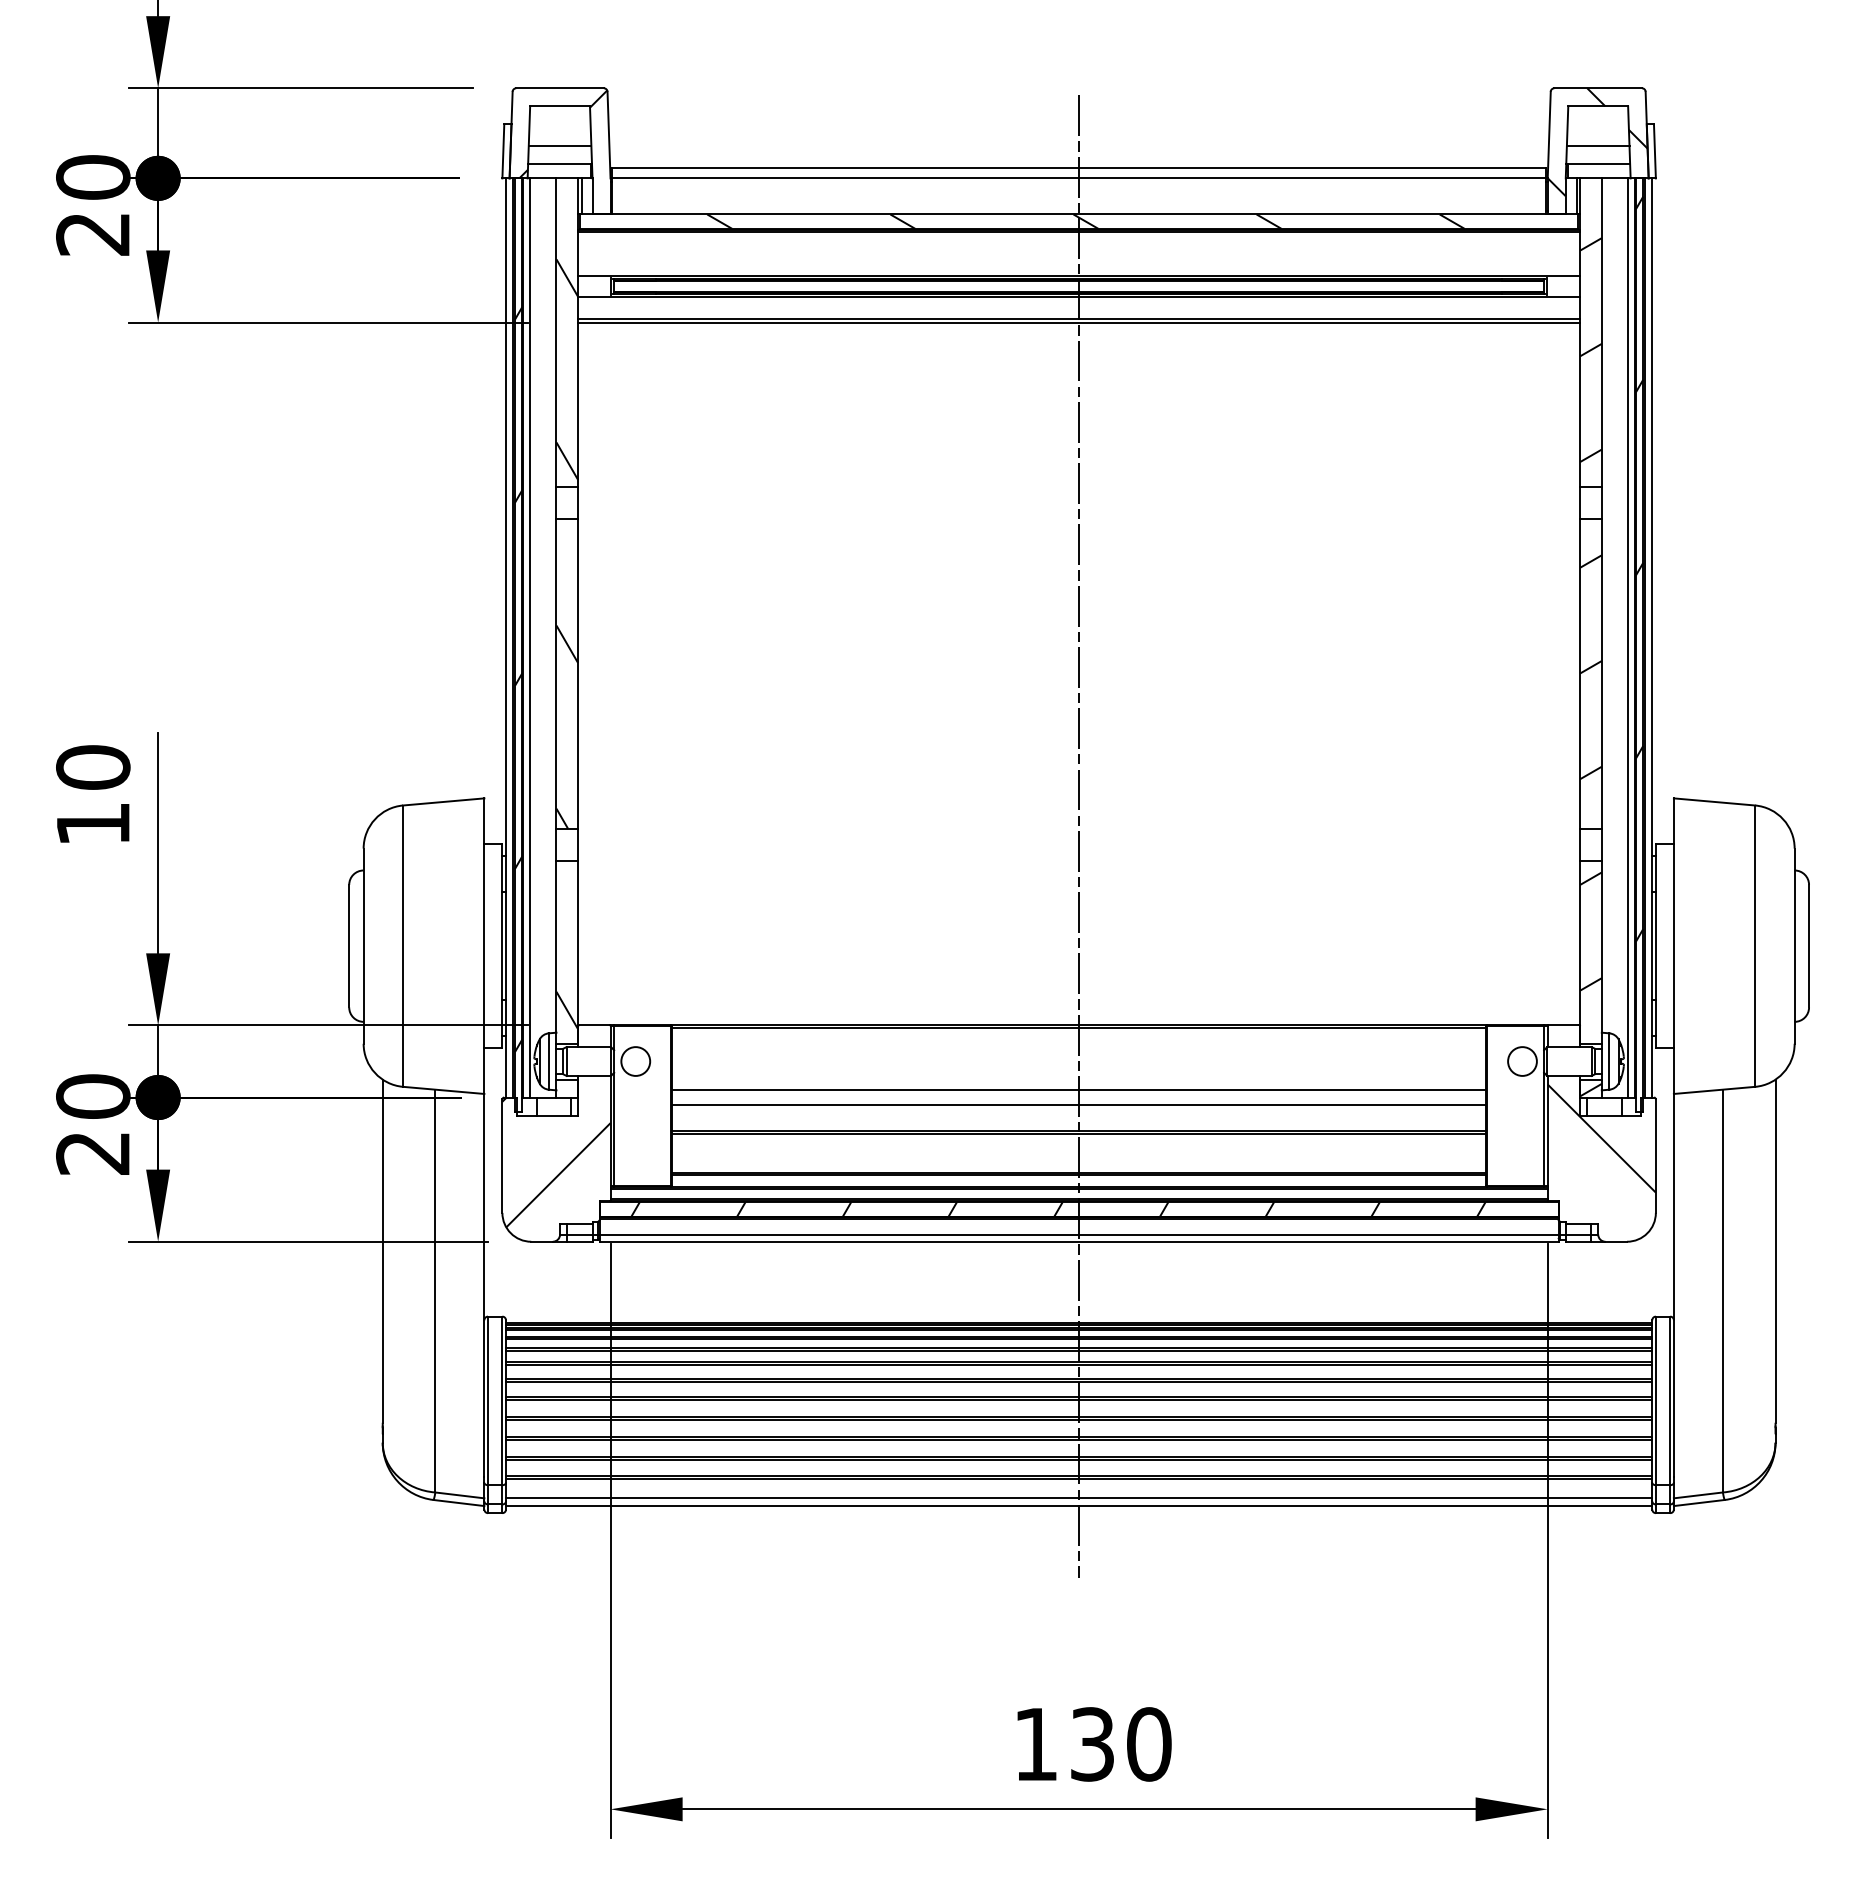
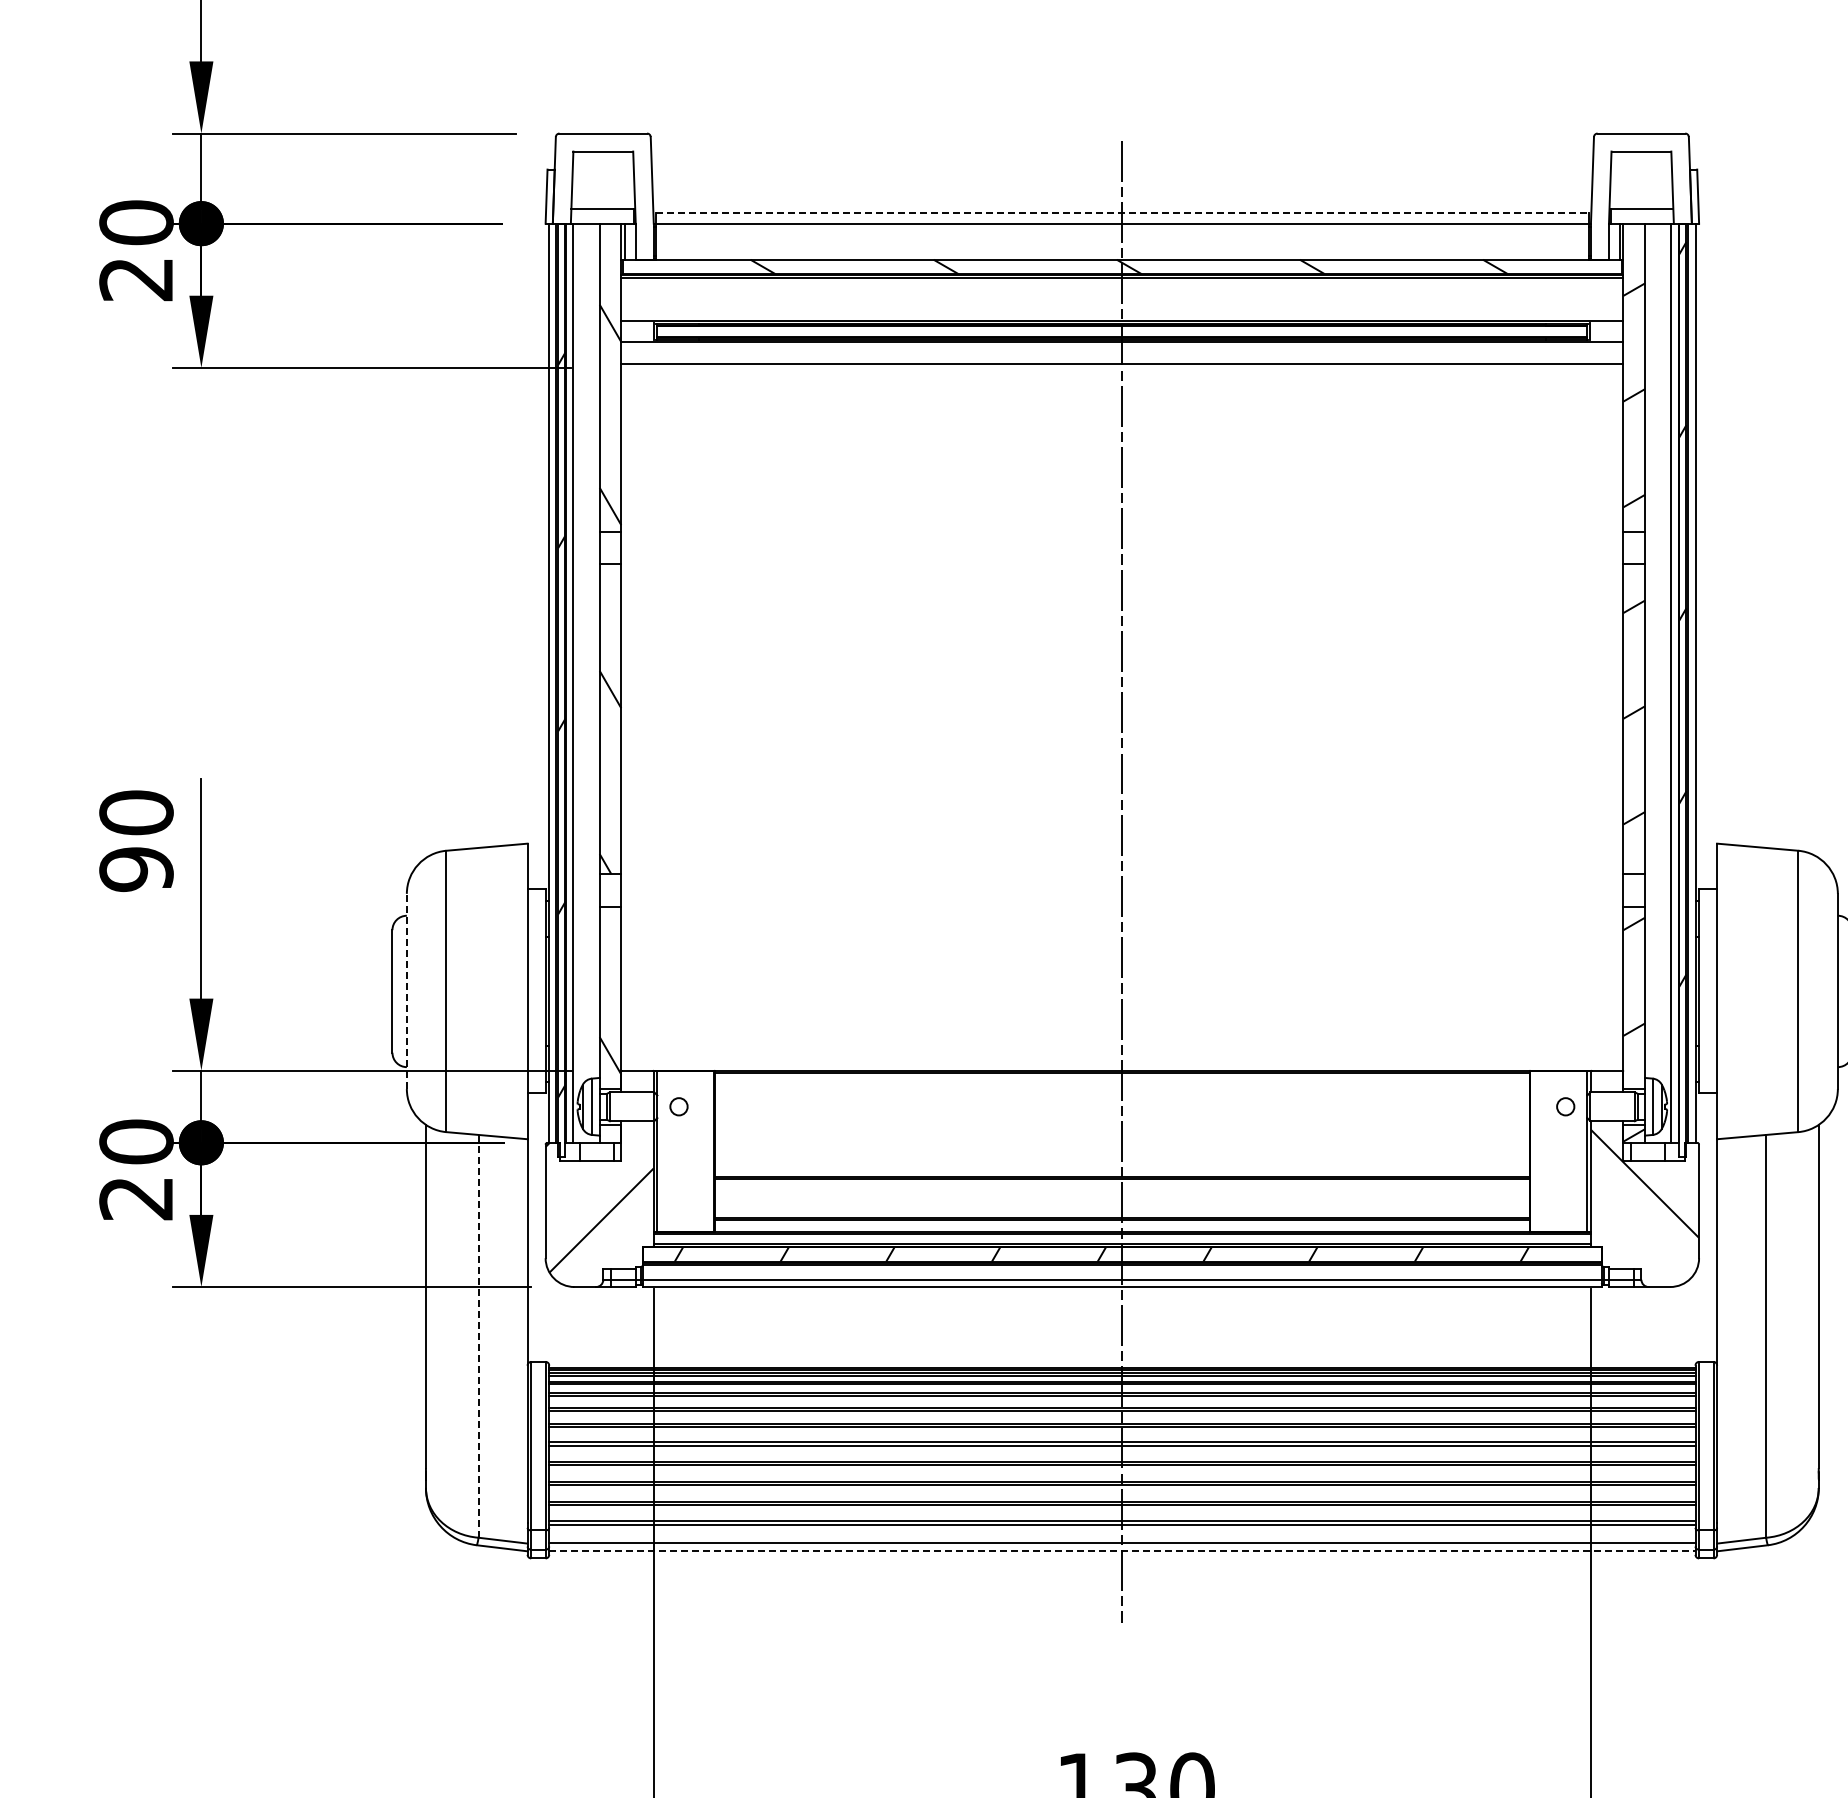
hatch: (563, 134) -> (606, 179), removed
hatch: (1597, 142) -> (1640, 187), removed
line: (559, 145) -> (602, 190), removed
line: (1597, 145) -> (1640, 190), removed
line: (1079, 167) -> (1122, 212), solid -> dashed
line: (1079, 322) -> (1122, 367), removed
text: (93, 824) -> (136, 869), 10 -> 90
line: (363, 946) -> (406, 991), solid -> dashed
circle: (635, 1061) -> (678, 1106), size x0.6
circle: (1522, 1061) -> (1565, 1106), size x0.6
line: (1078, 1090) -> (1121, 1135), removed
line: (1078, 1104) -> (1121, 1149), removed
line: (435, 1290) -> (478, 1335), solid -> dashed
line: (1079, 1505) -> (1122, 1550), solid -> dashed

